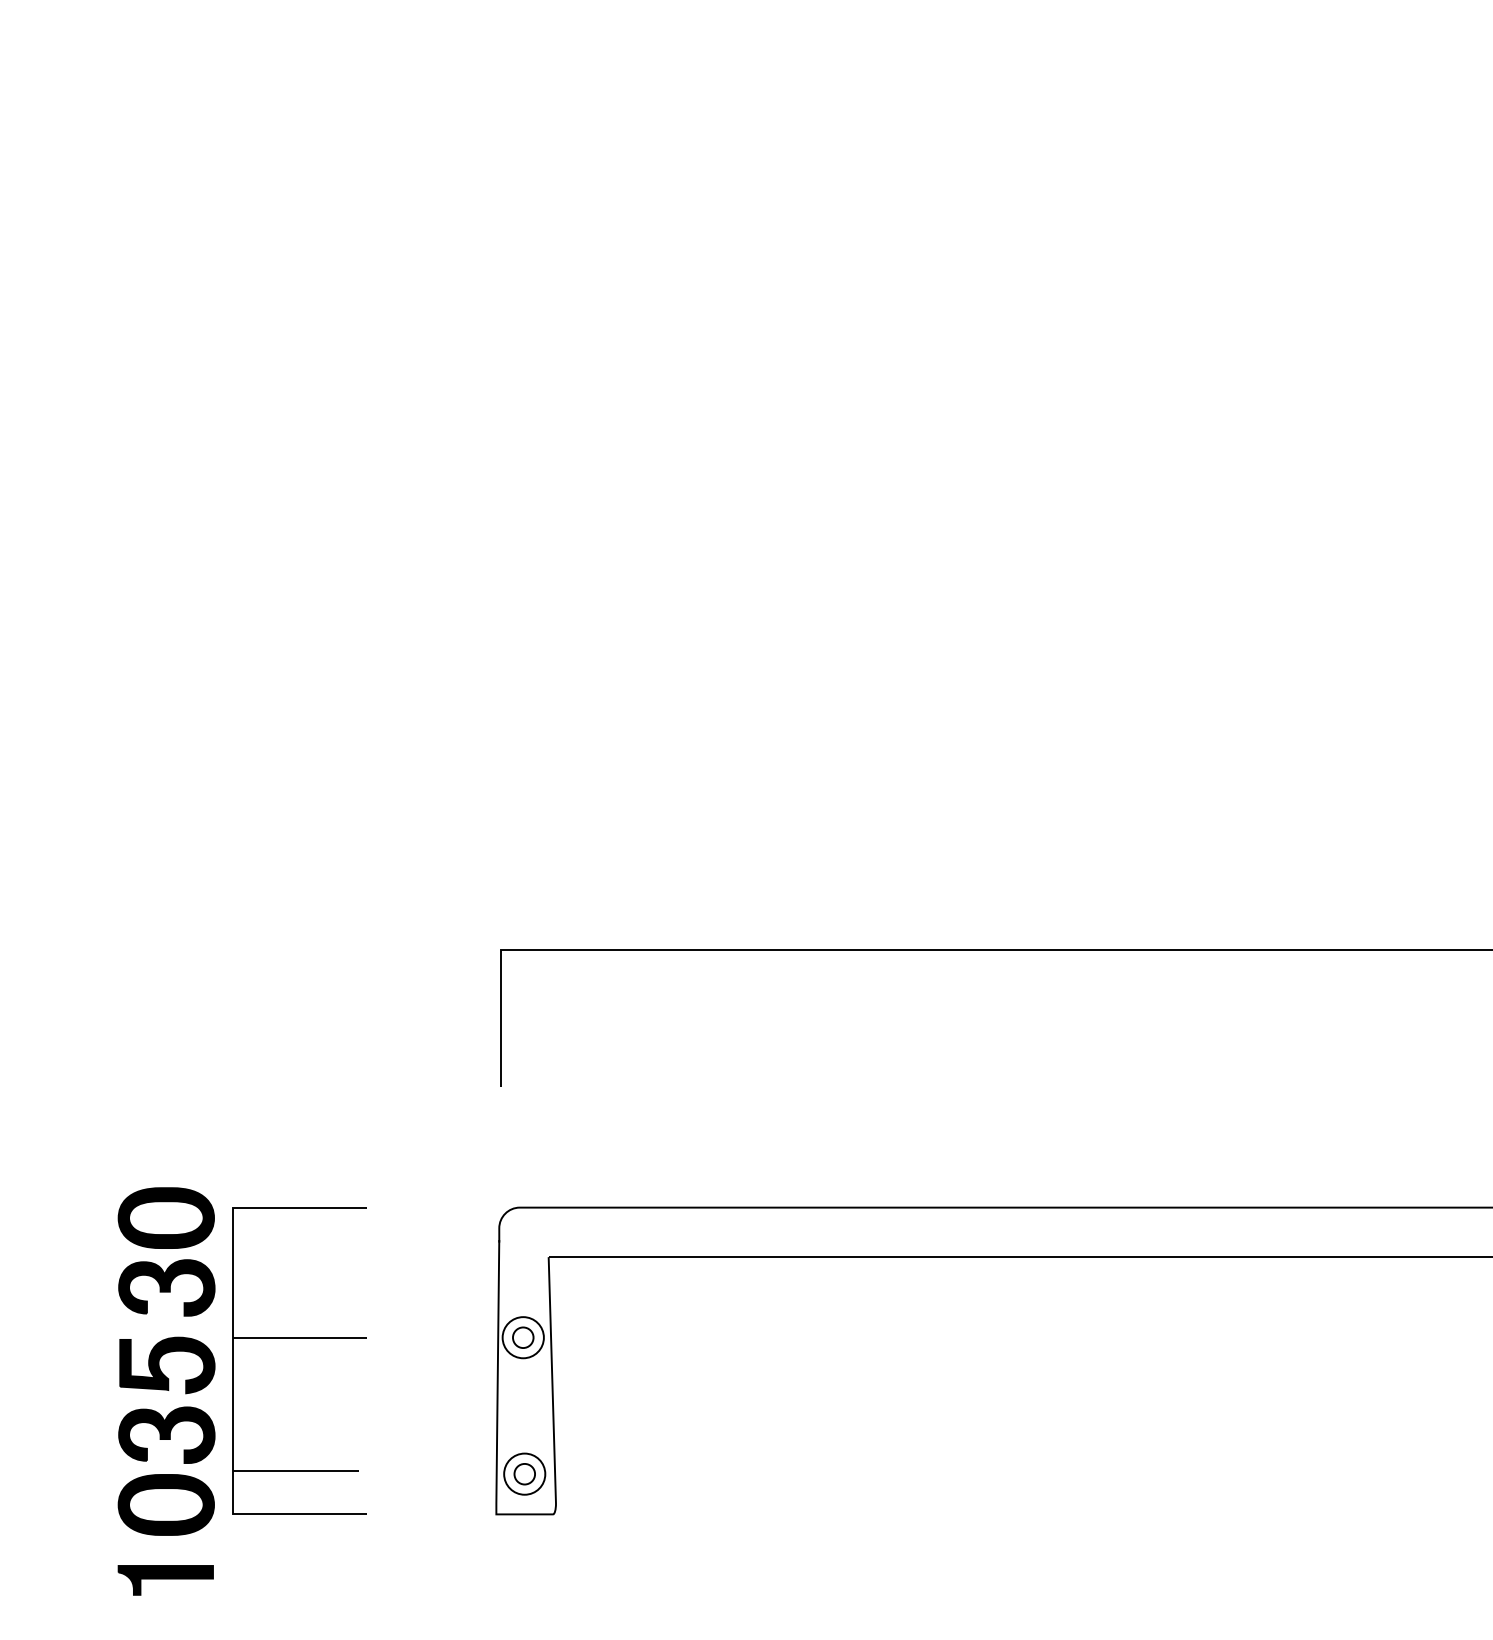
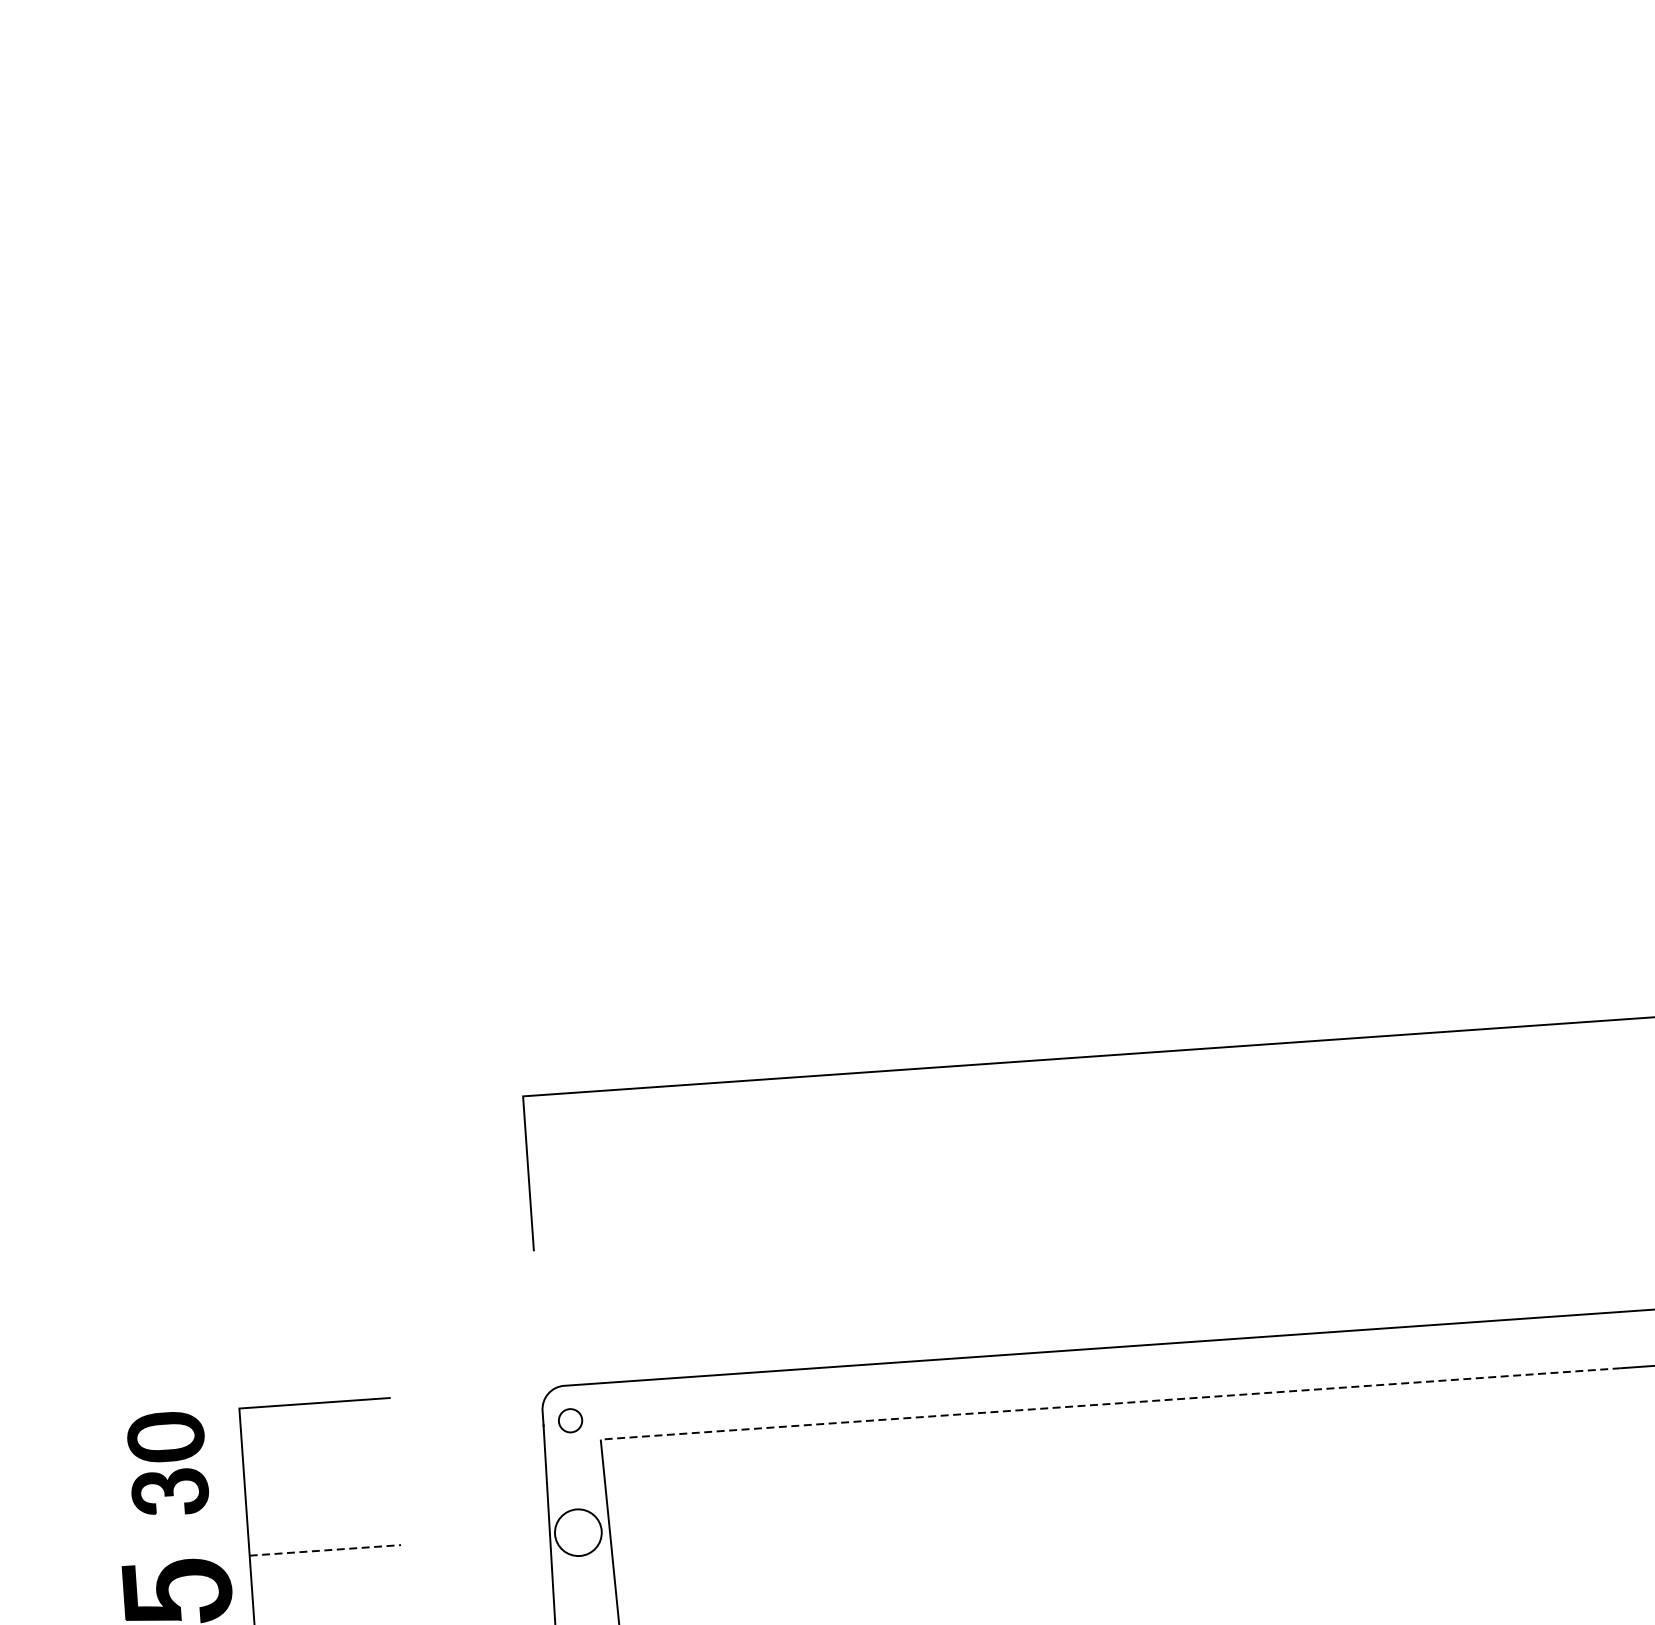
part: (166, 1251) -> (167, 1463), size x0.7
line: (999, 1257) -> (1110, 1404), solid -> dashed
line: (299, 1337) -> (325, 1550), solid -> dashed
part: (523, 1337) -> (570, 1420), moved

